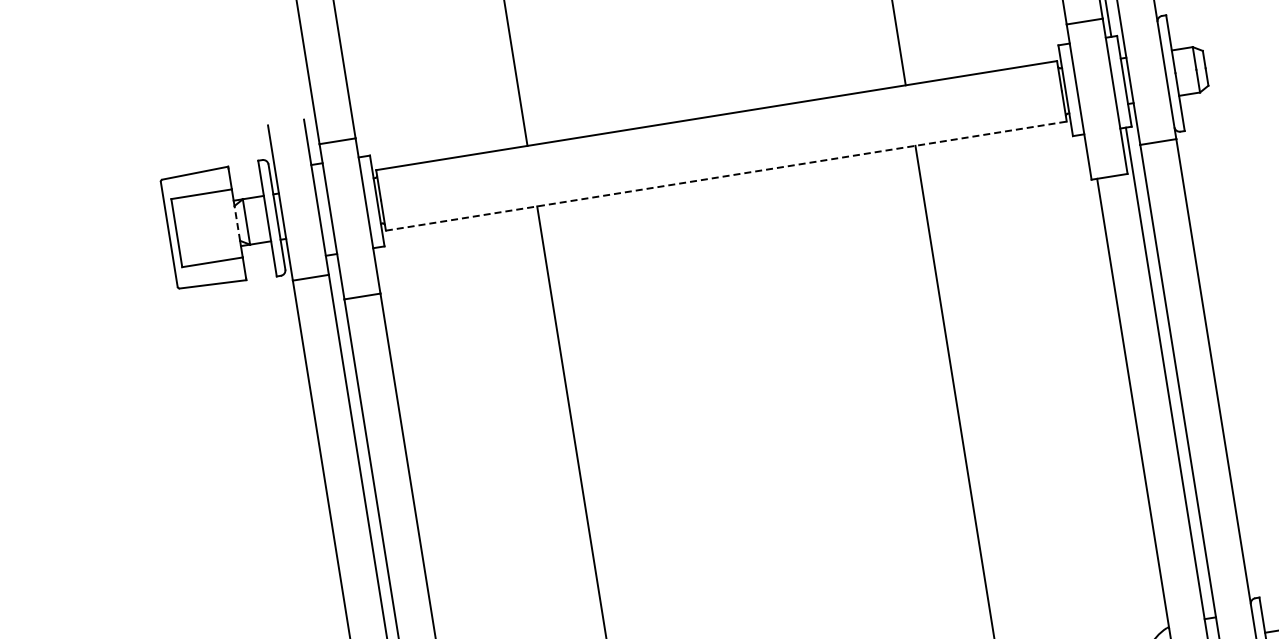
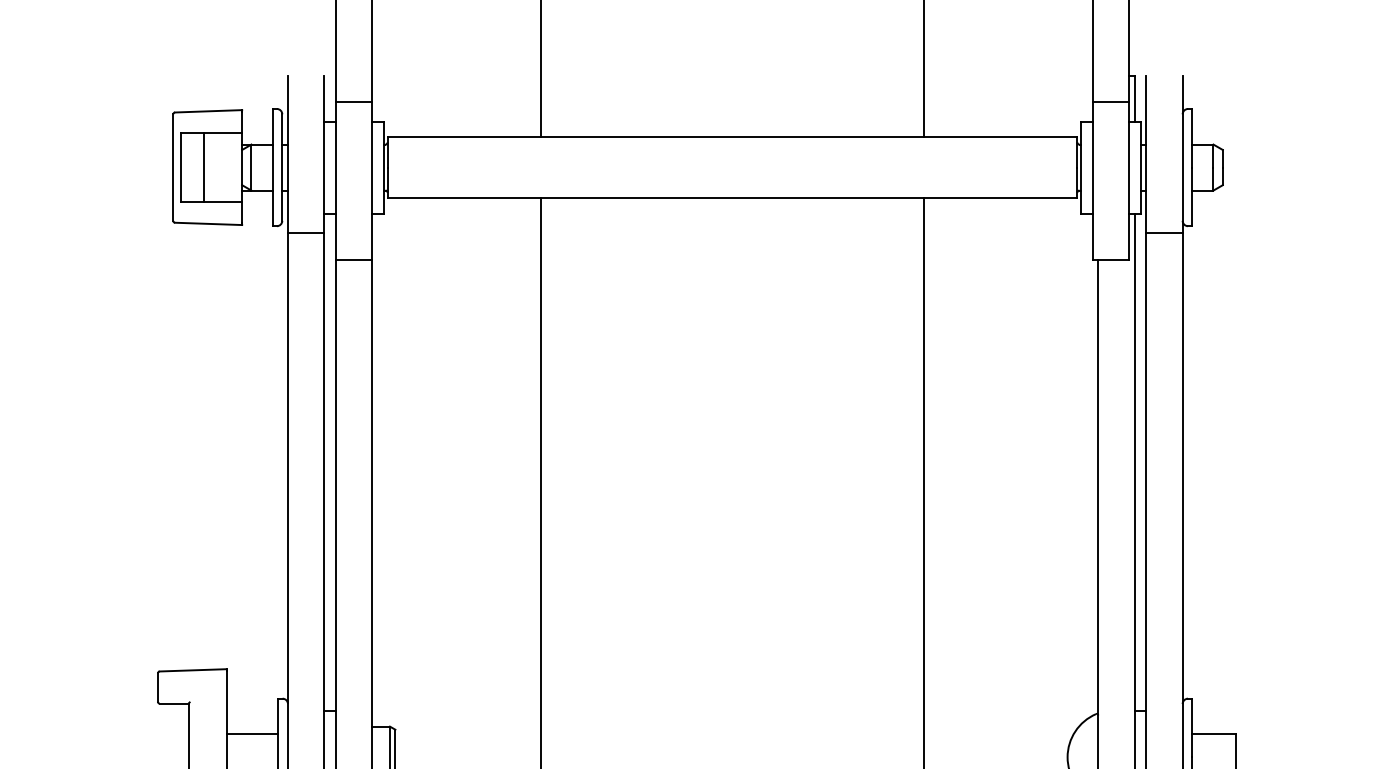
line: (726, 176) -> (732, 198), dashed -> solid
line: (237, 223) -> (242, 167), dashed -> solid
line: (199, 229) -> (203, 167), added

